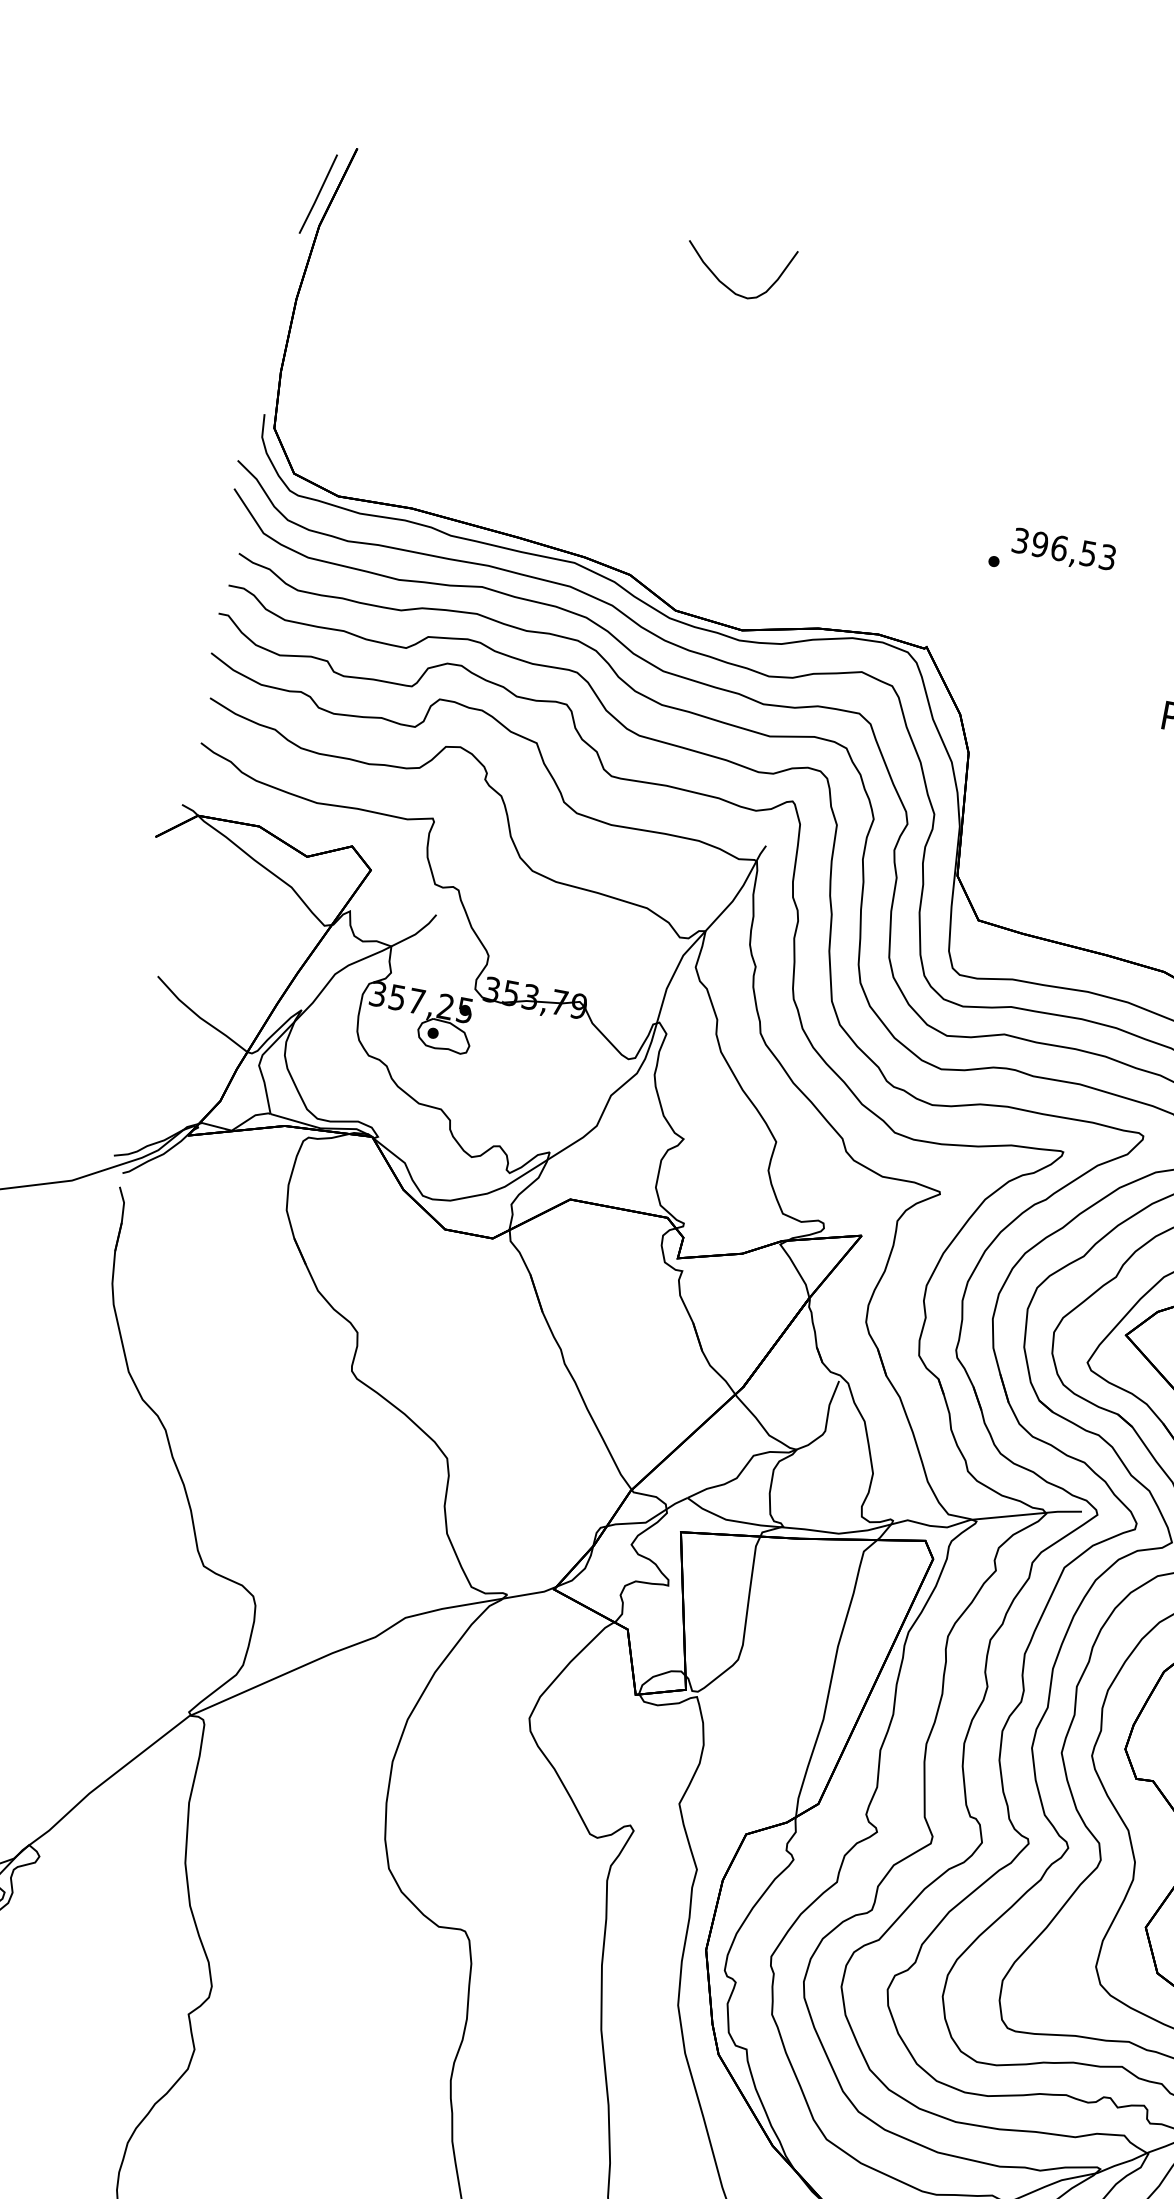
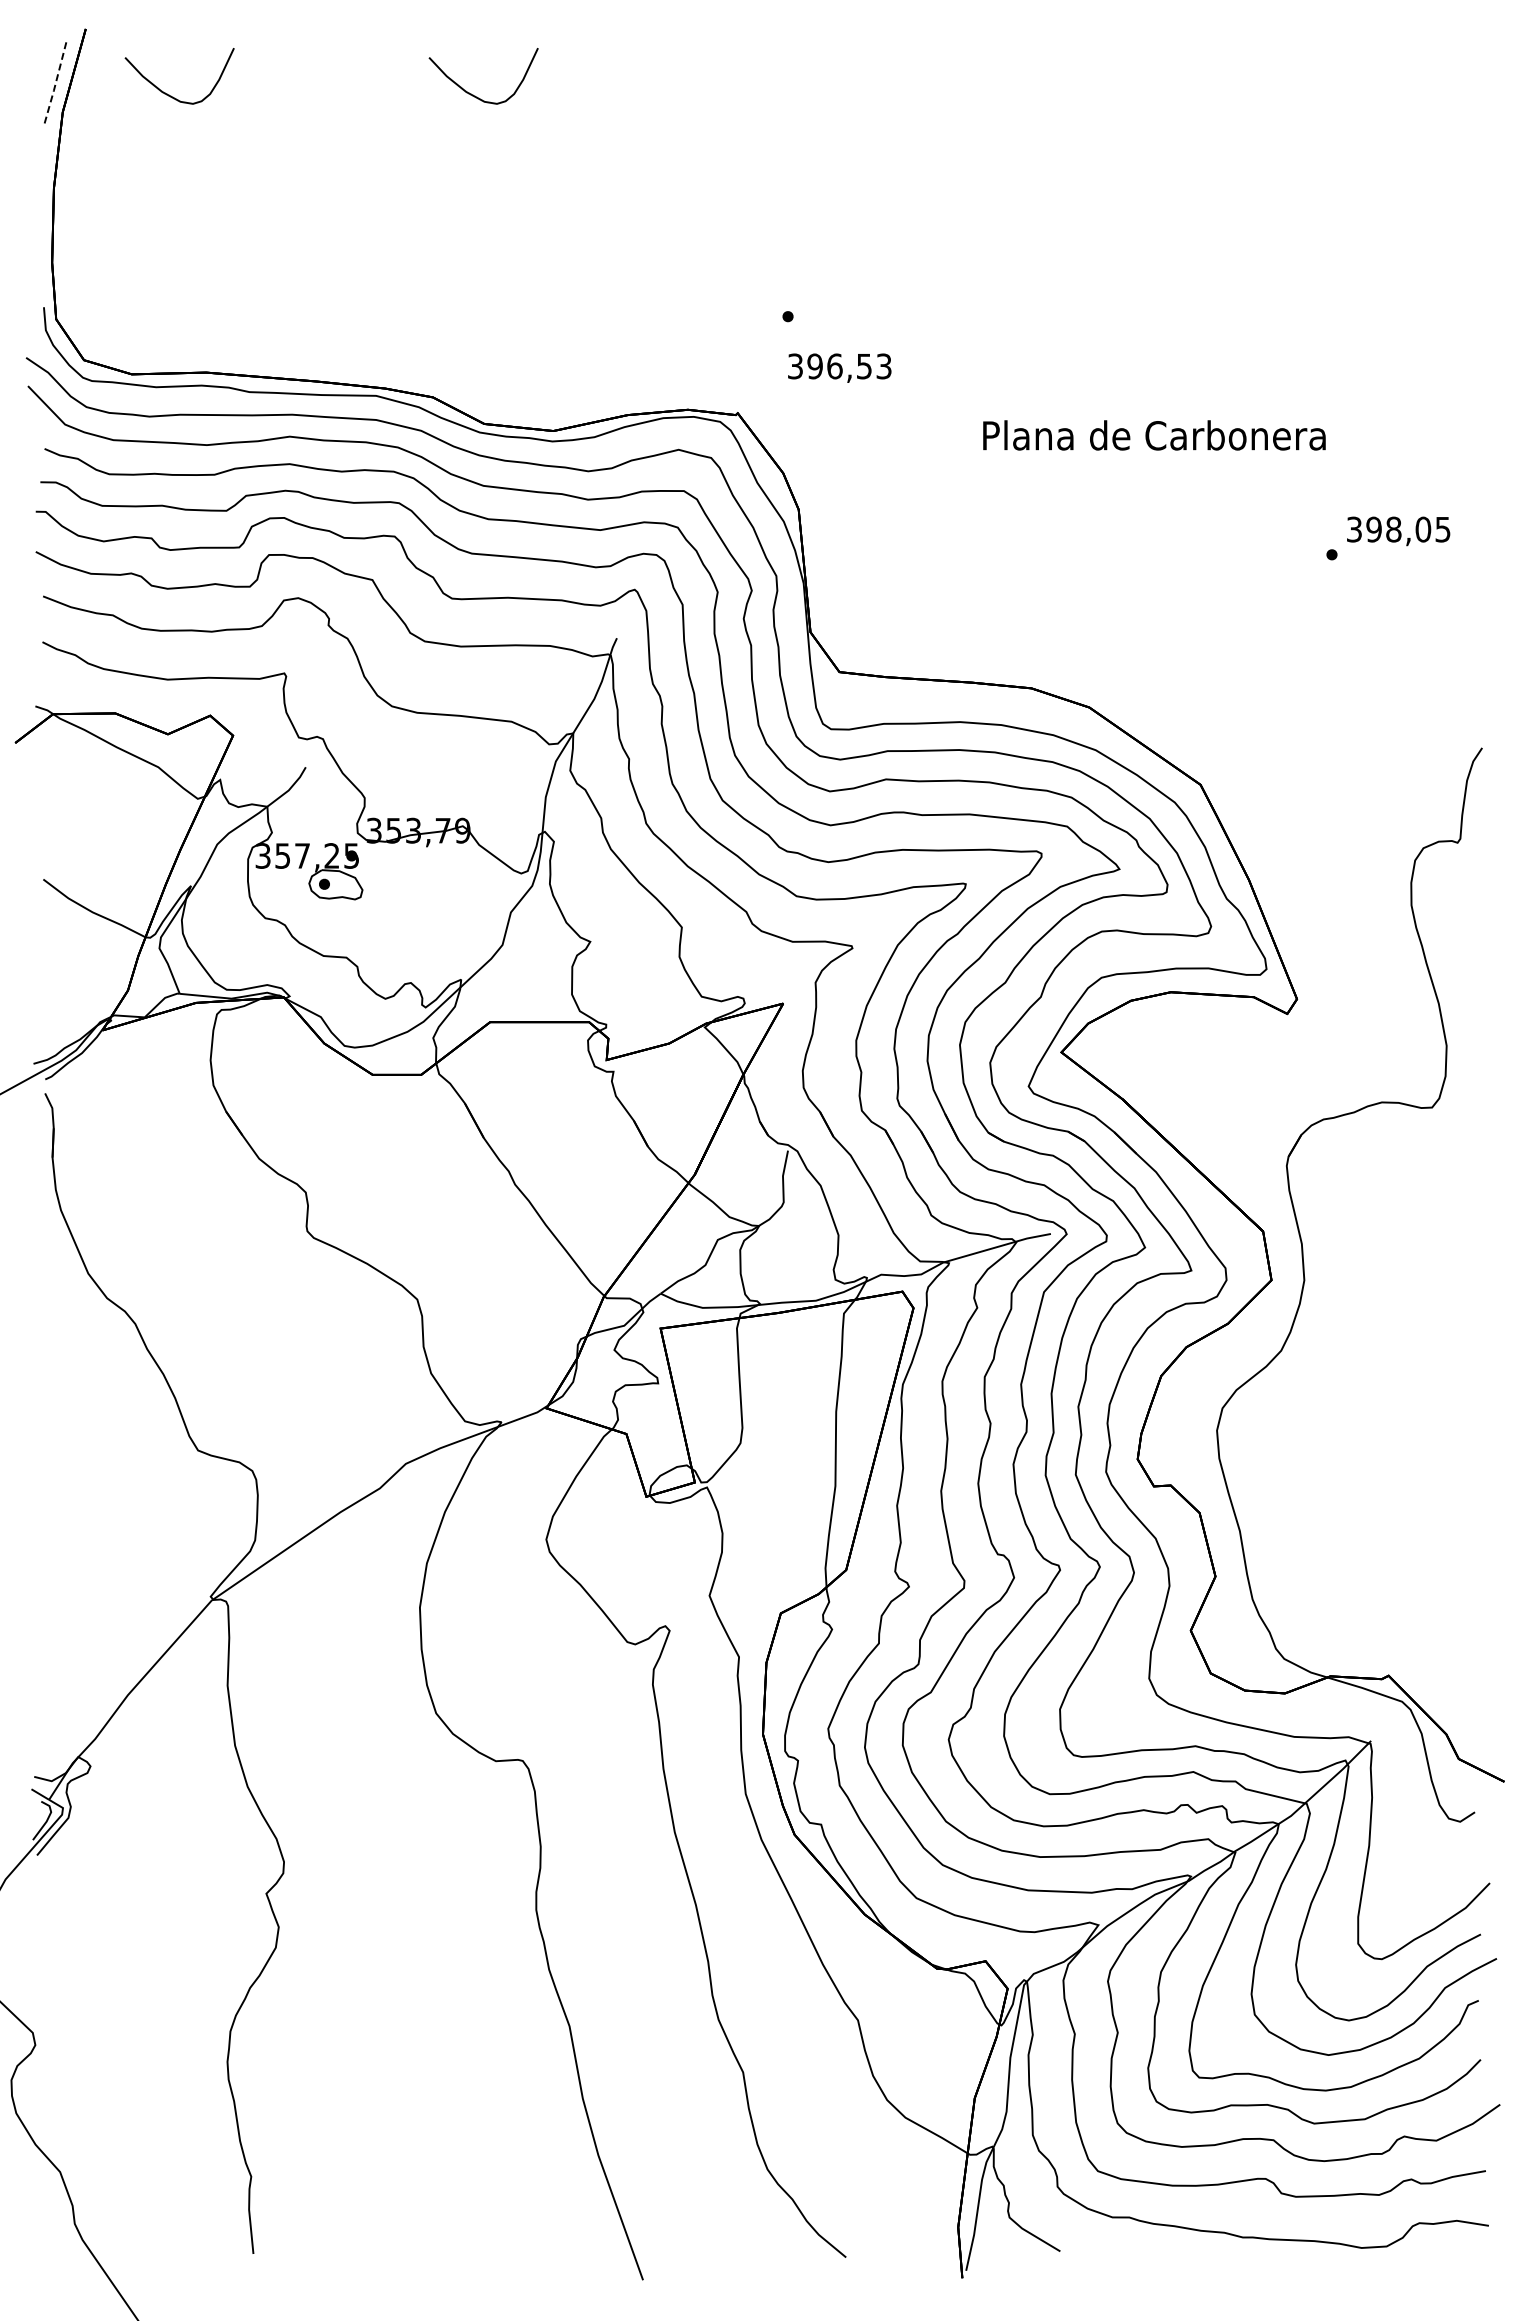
line: (318, 194) -> (56, 81), solid -> dashed
curve: (427, 228) -> (169, 94), added
text: (1063, 550) -> (839, 367), moved

